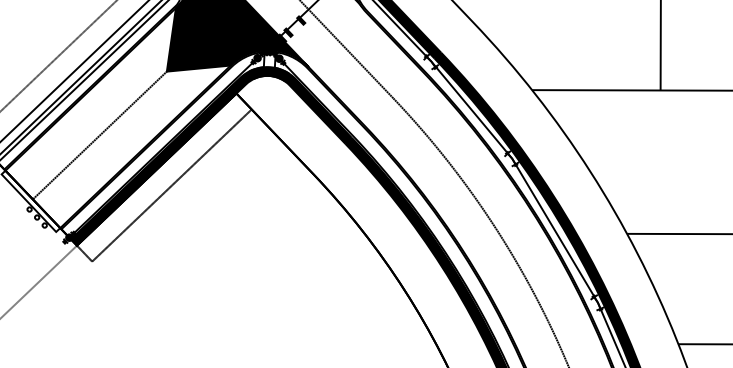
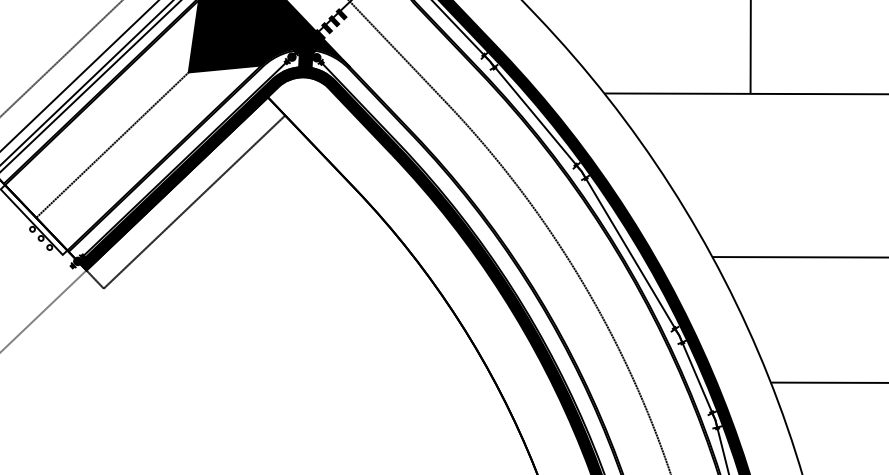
fill: (294, 26) -> (334, 21), added
fill: (269, 65) -> (305, 65), added

